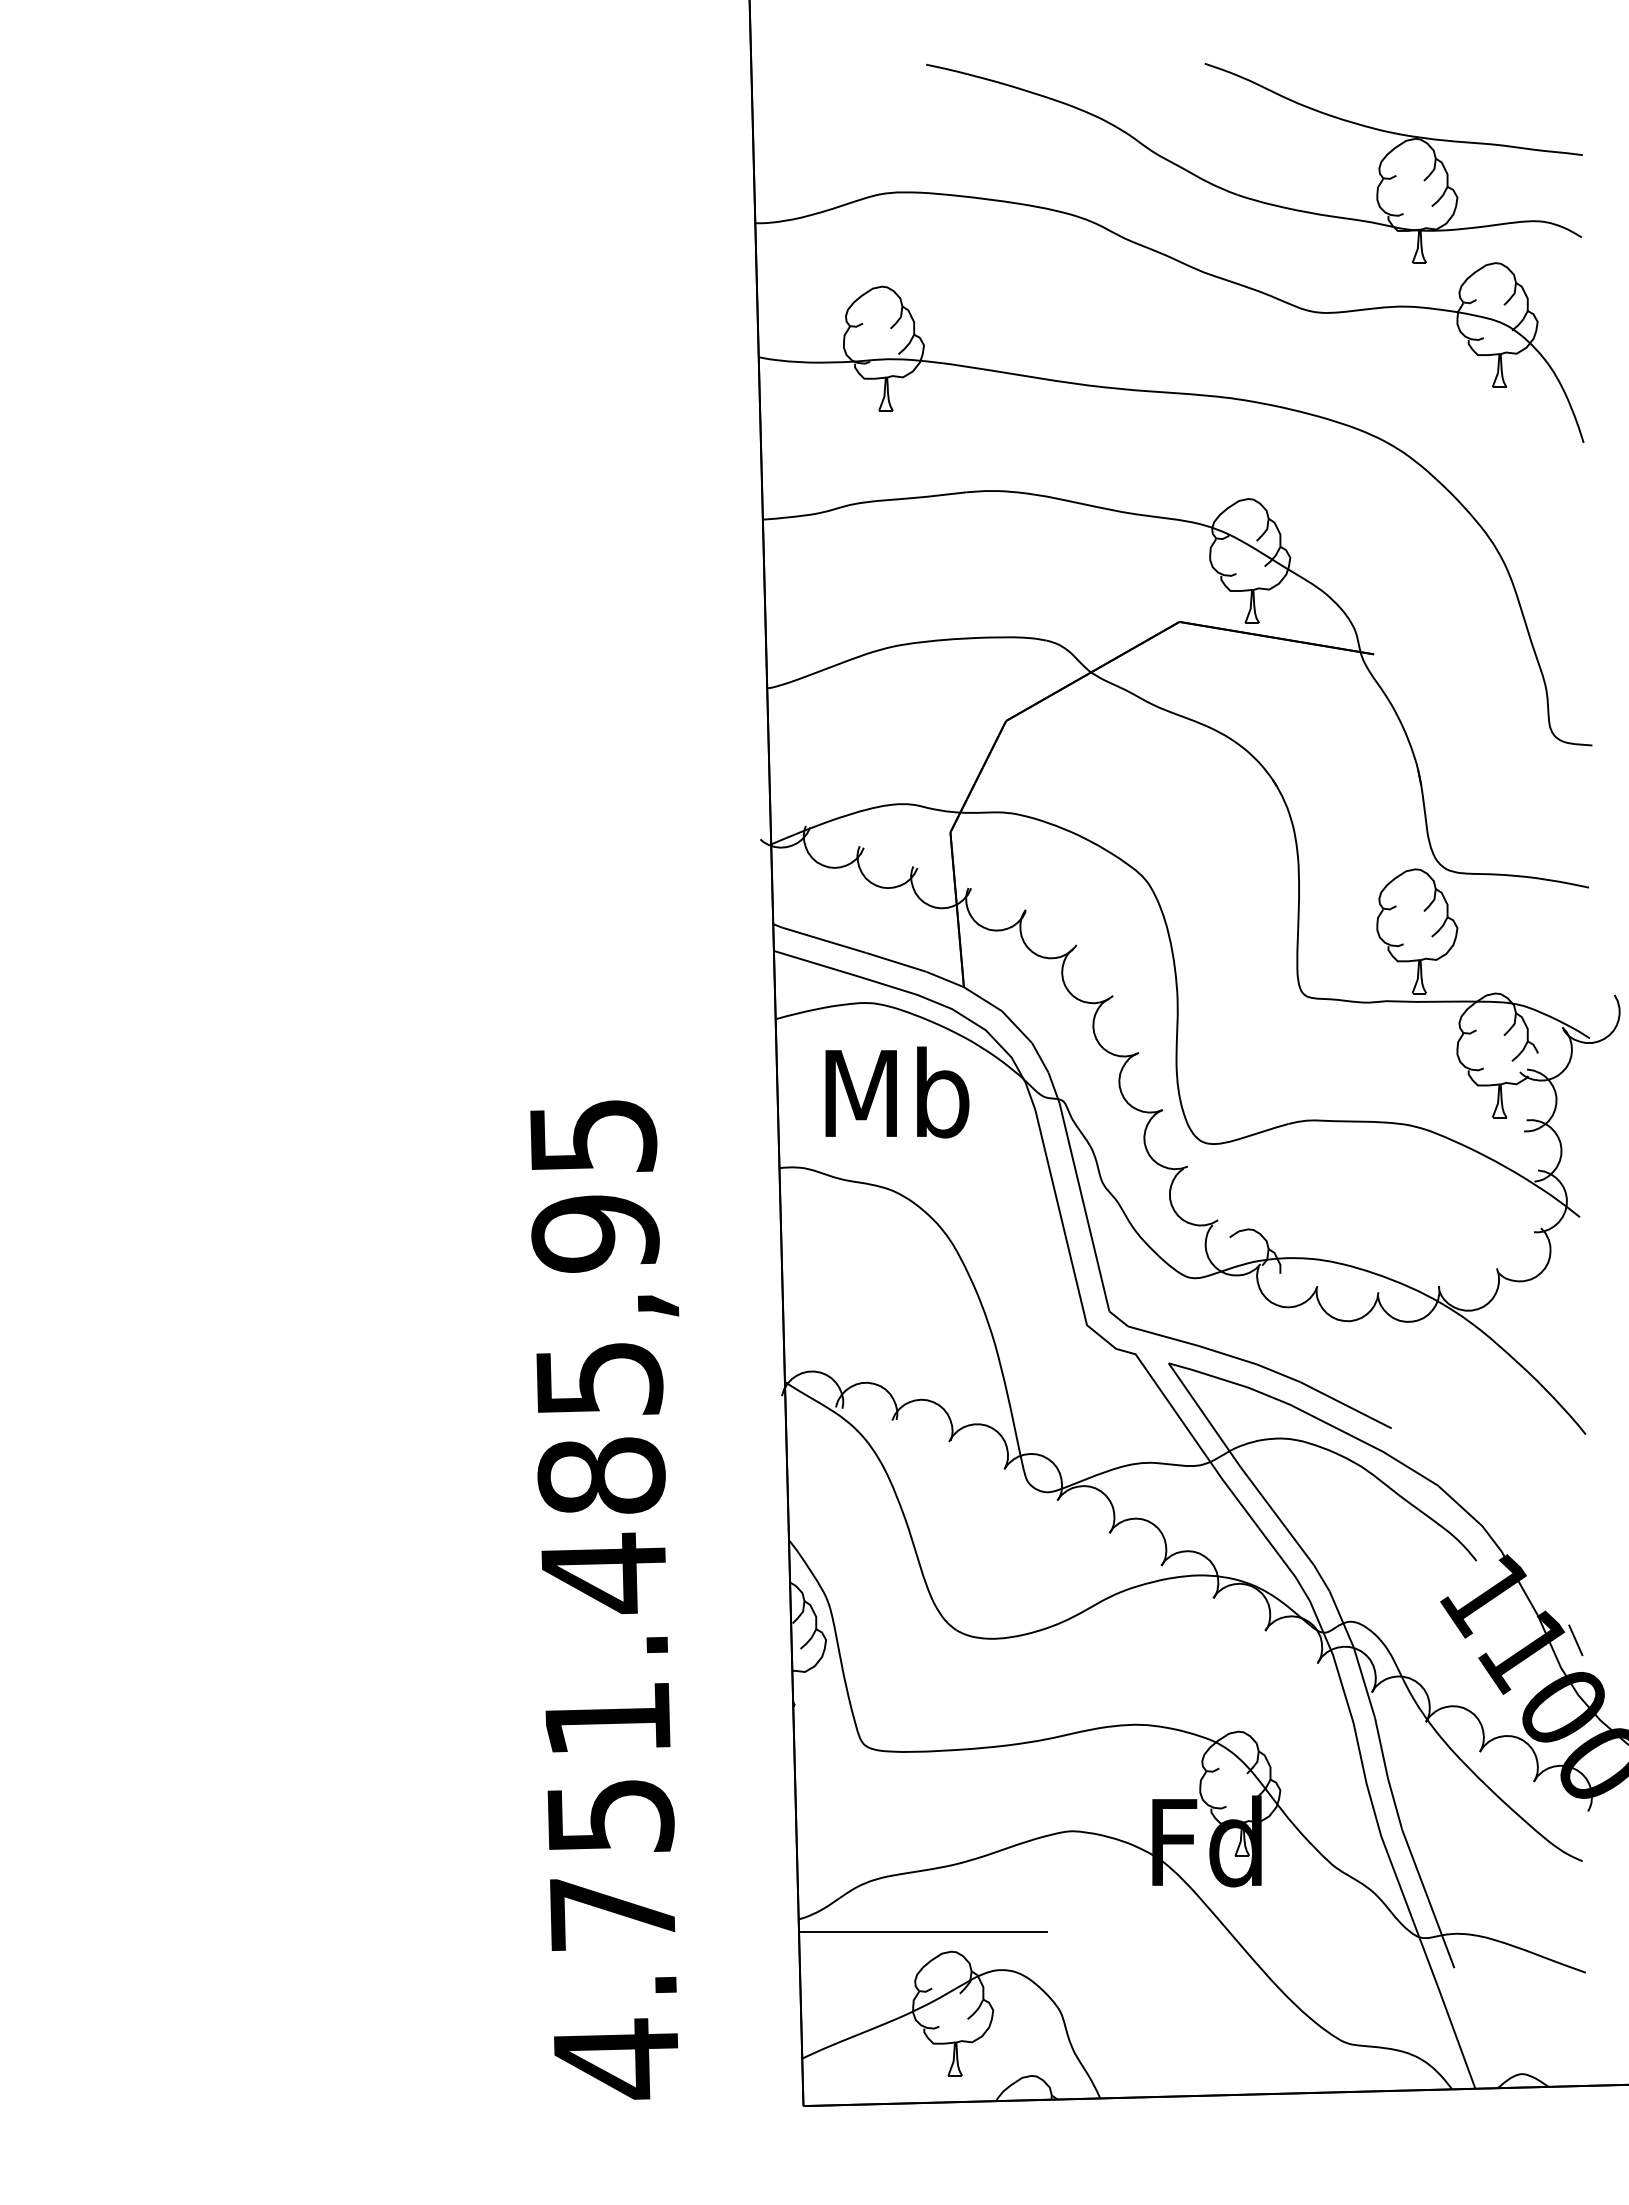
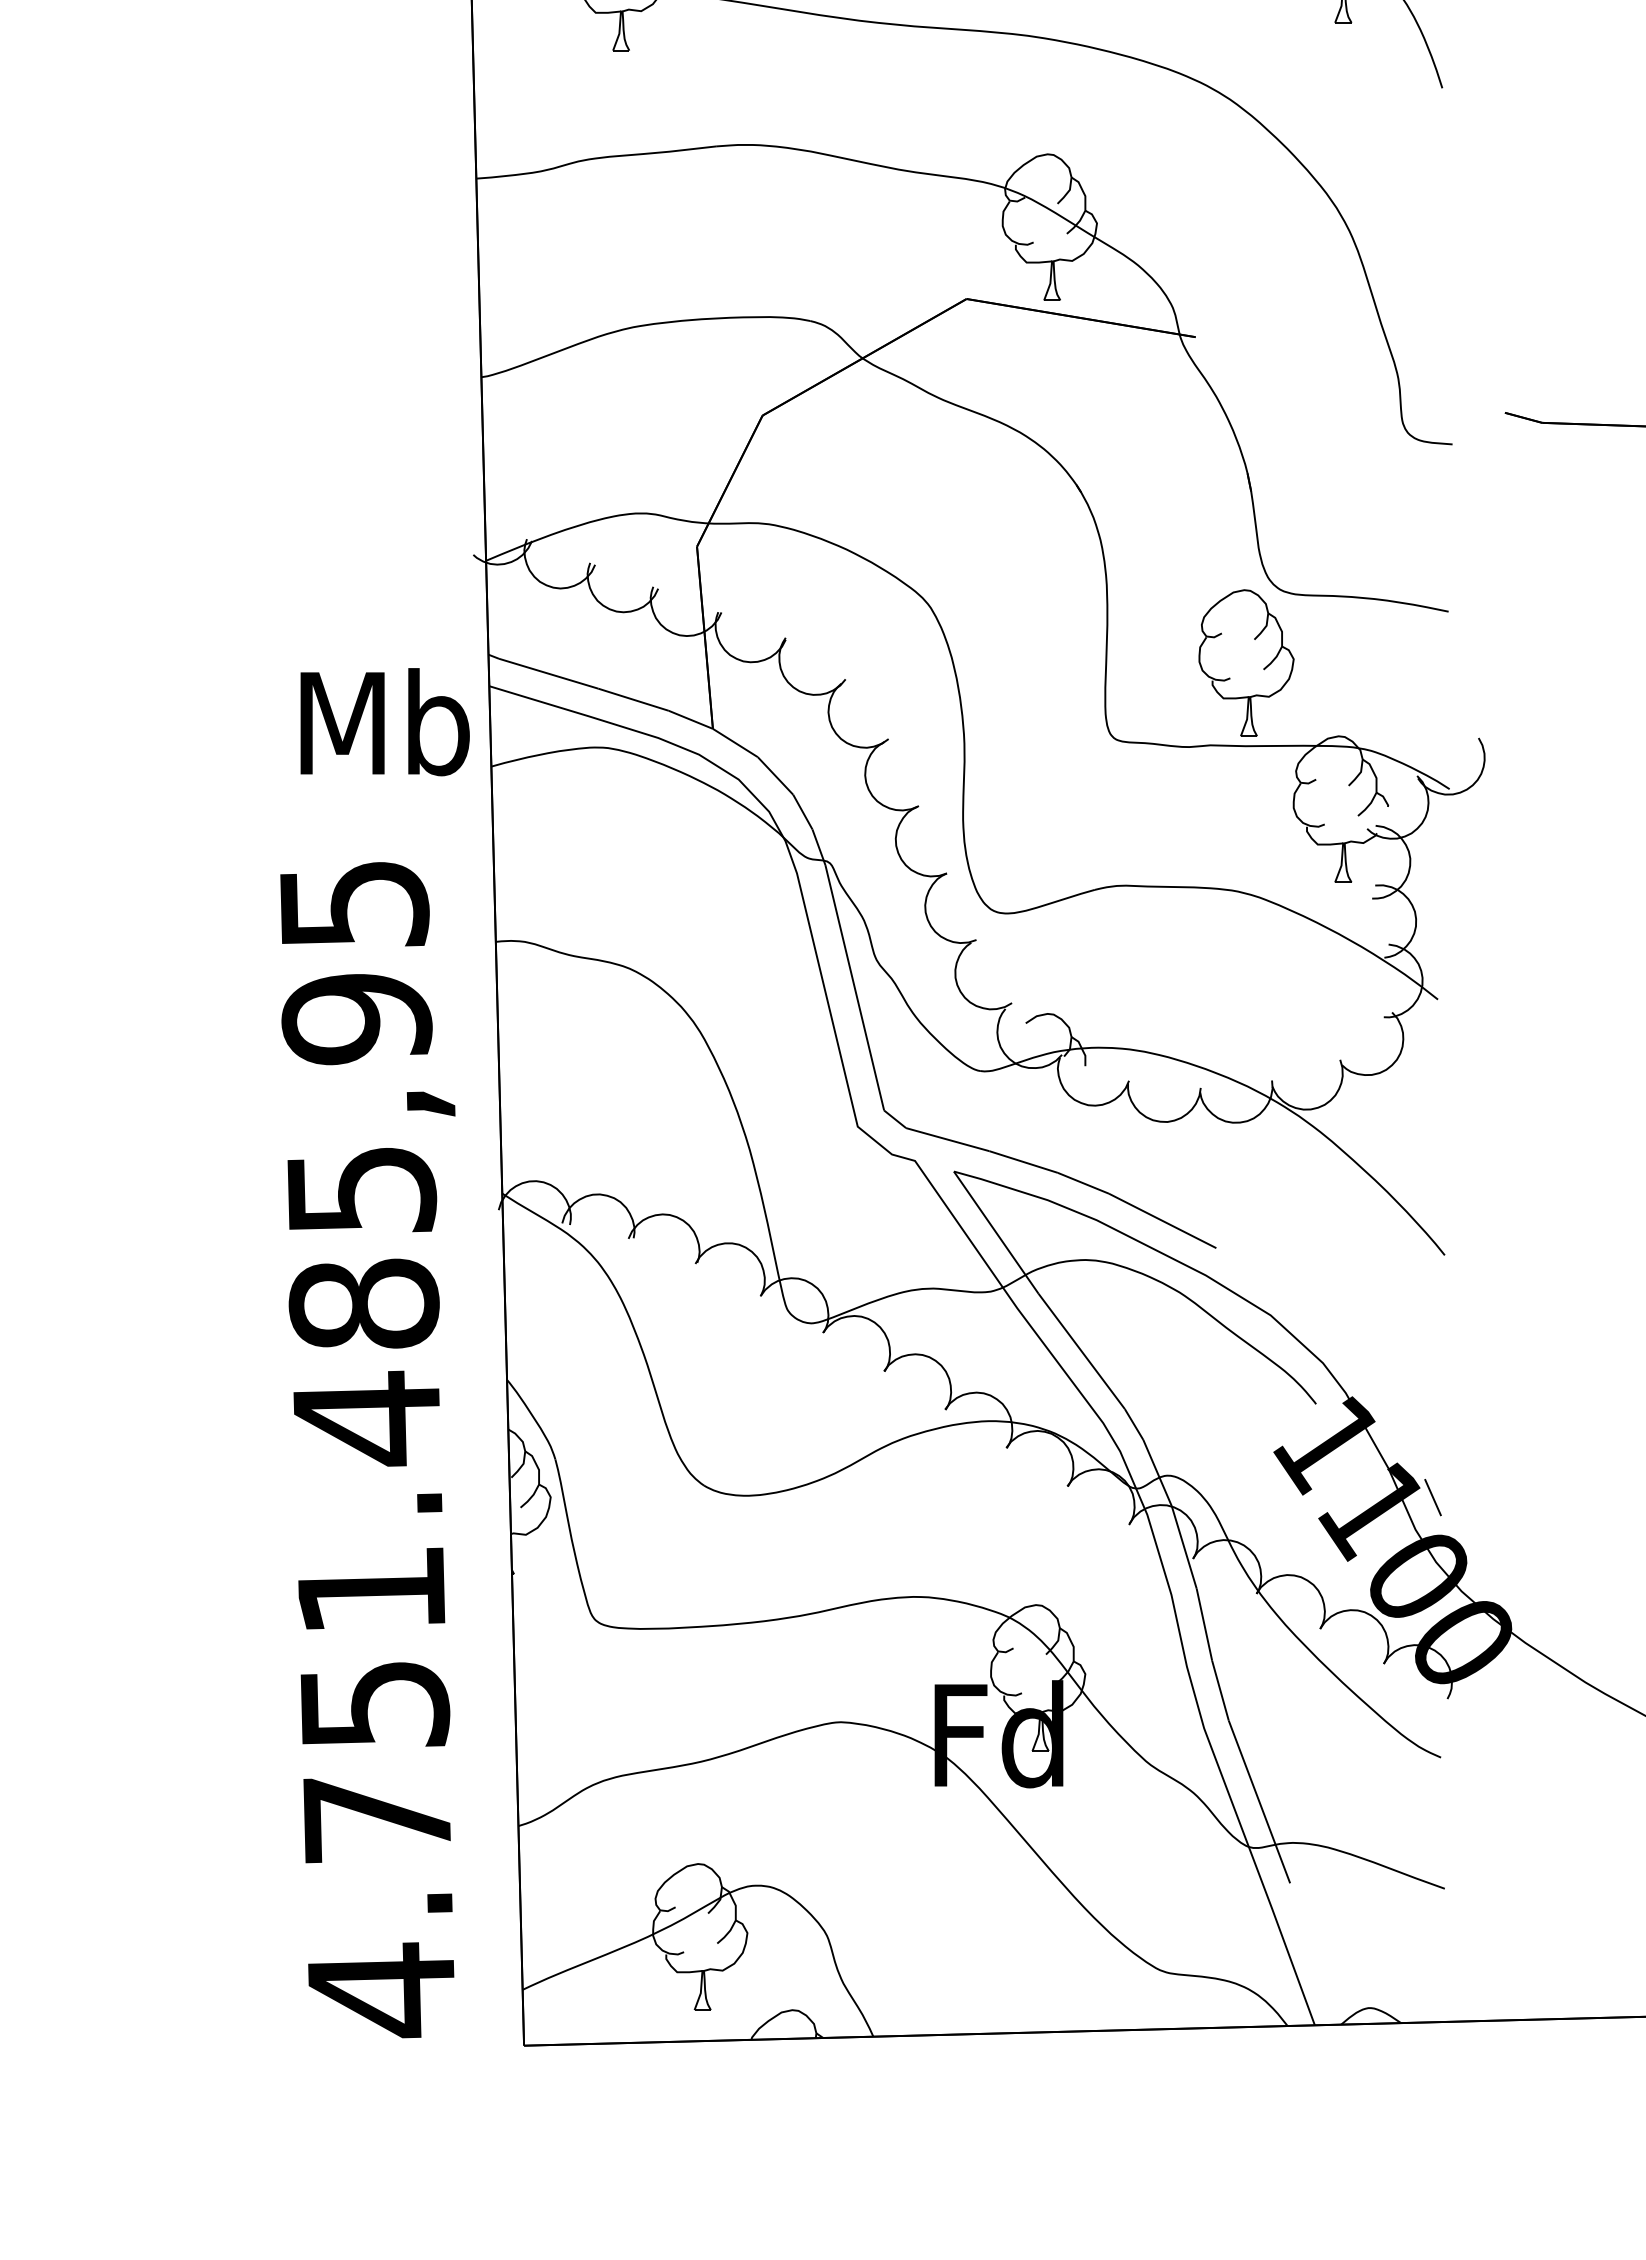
text: (897, 1092) -> (385, 722), moved
text: (604, 1599) -> (367, 1449), moved
line: (922, 1932) -> (664, 1841), removed

